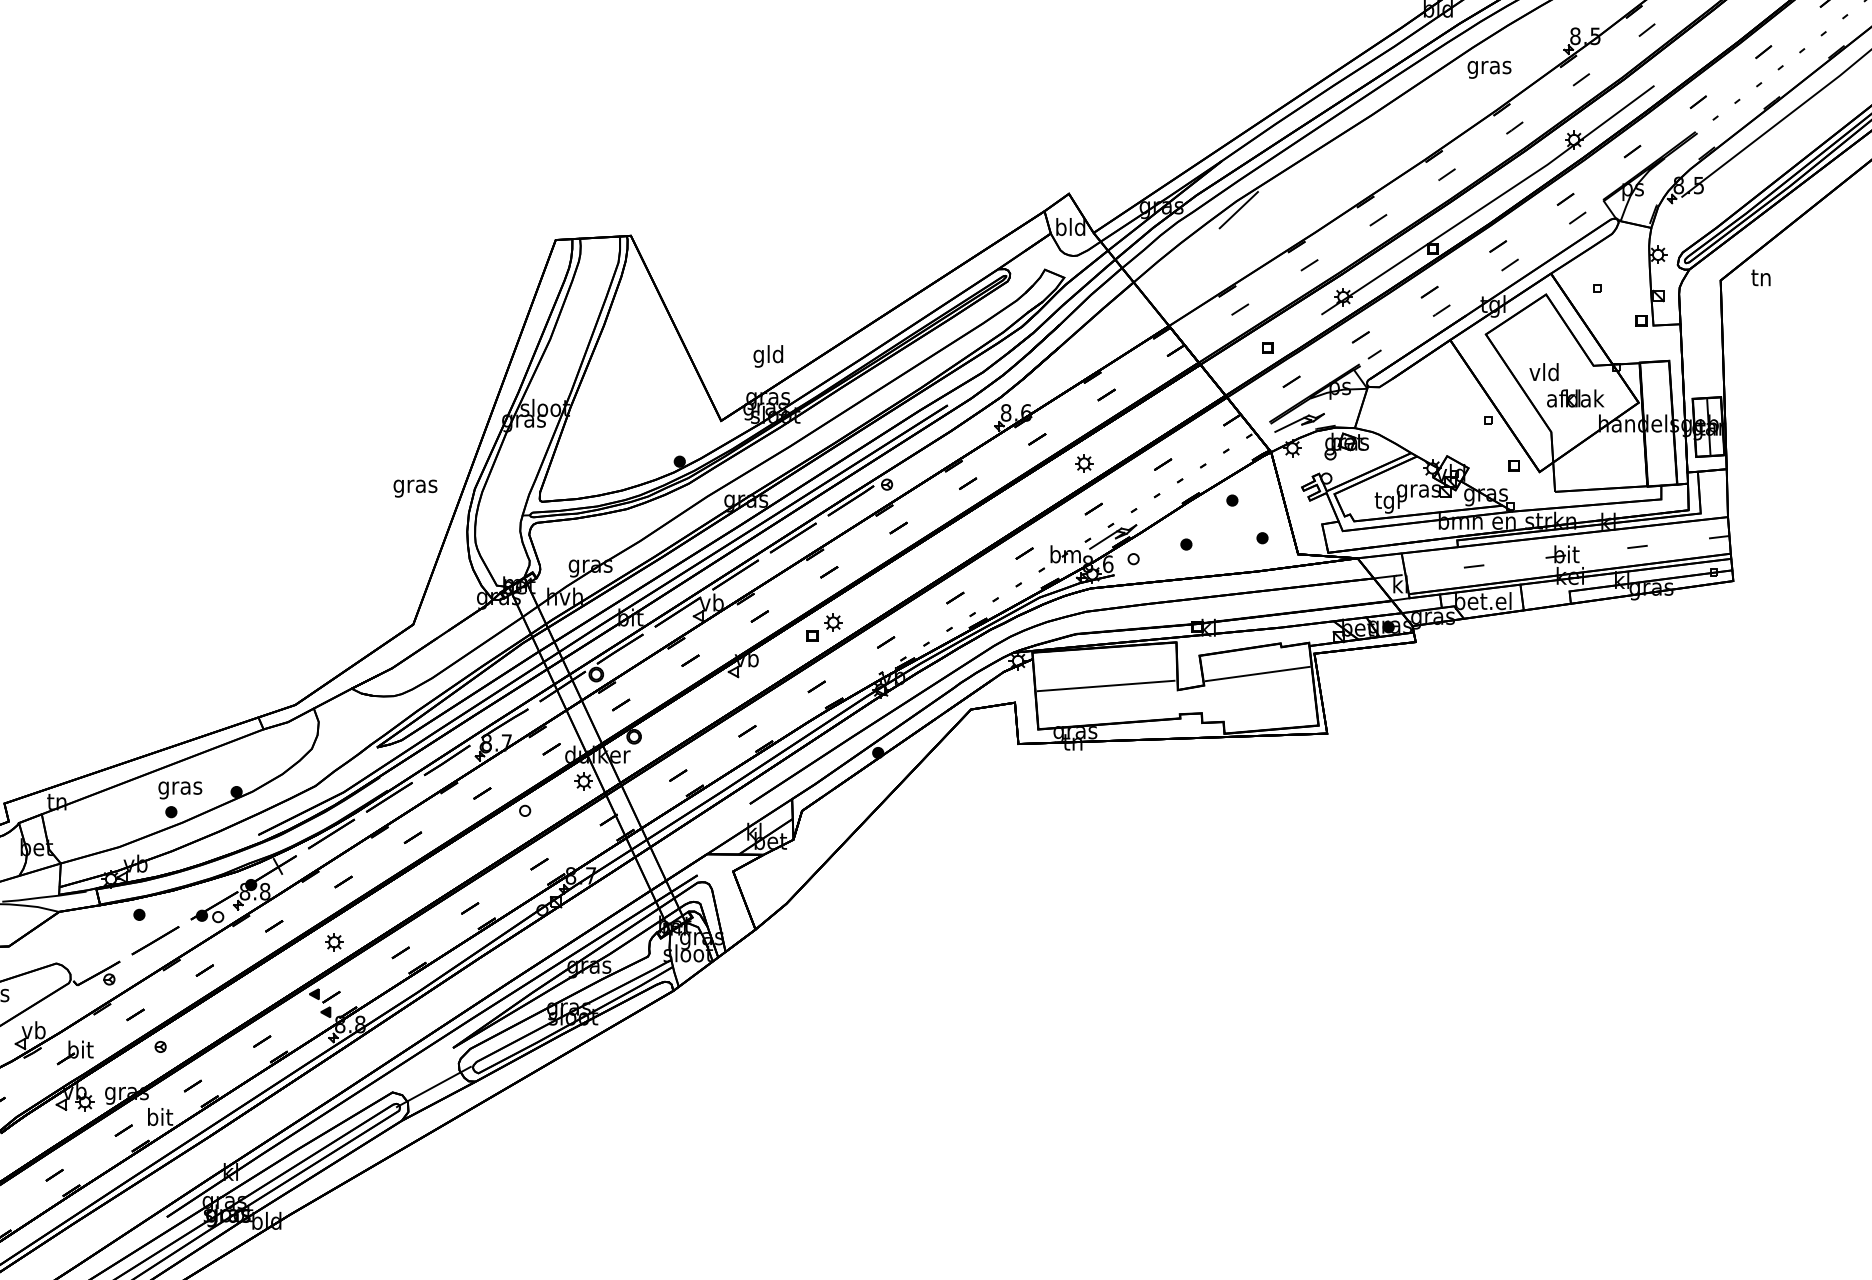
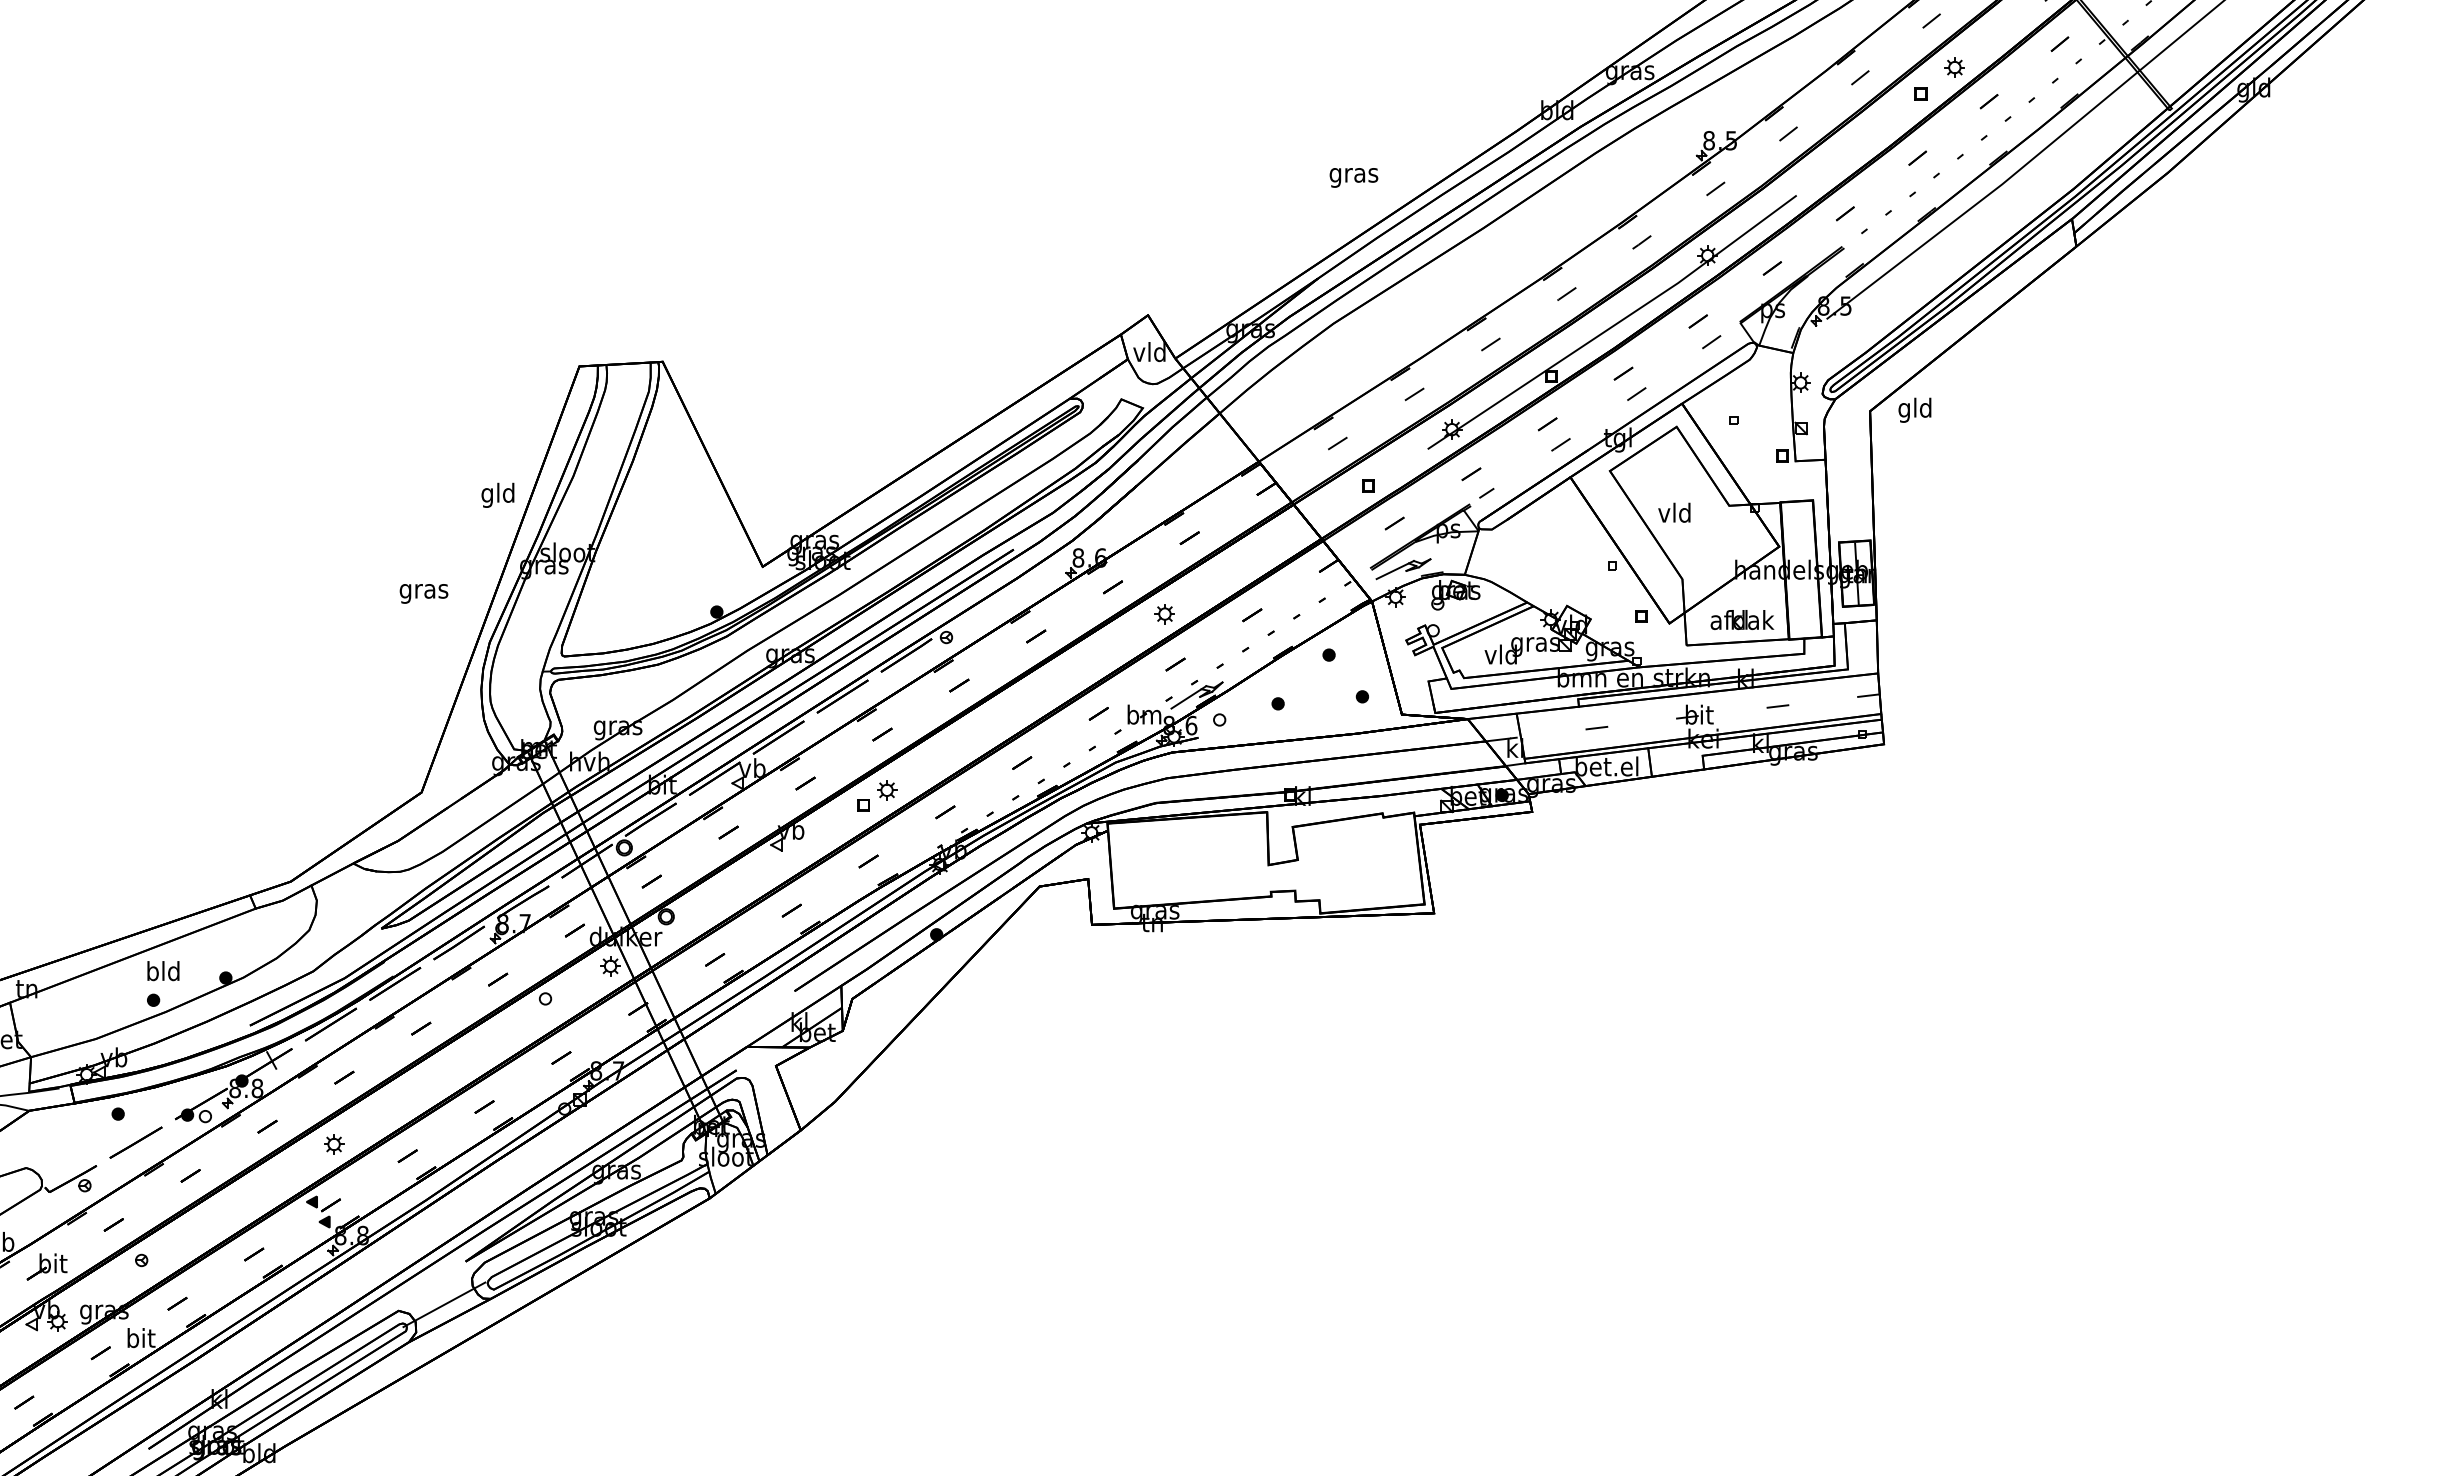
text: (1489, 69) -> (1353, 177), moved
line: (1239, 210) -> (1336, 333), removed
text: (1070, 227) -> (1149, 352), bld -> vld
text: (1760, 278) -> (1914, 409), tn -> gld
text: (767, 355) -> (497, 494), moved
text: (1575, 398) -> (1742, 620), moved
text: (415, 488) -> (423, 593), moved
text: (1387, 501) -> (1500, 656), tgl -> vld
line: (1257, 674) -> (1356, 847), removed
line: (1105, 685) -> (1188, 860), removed
text: (180, 787) -> (163, 973), gras -> bld

